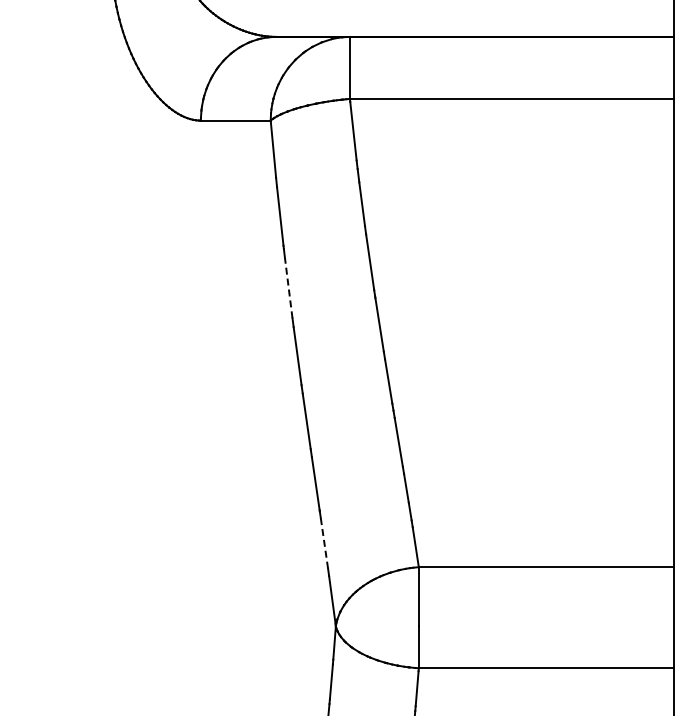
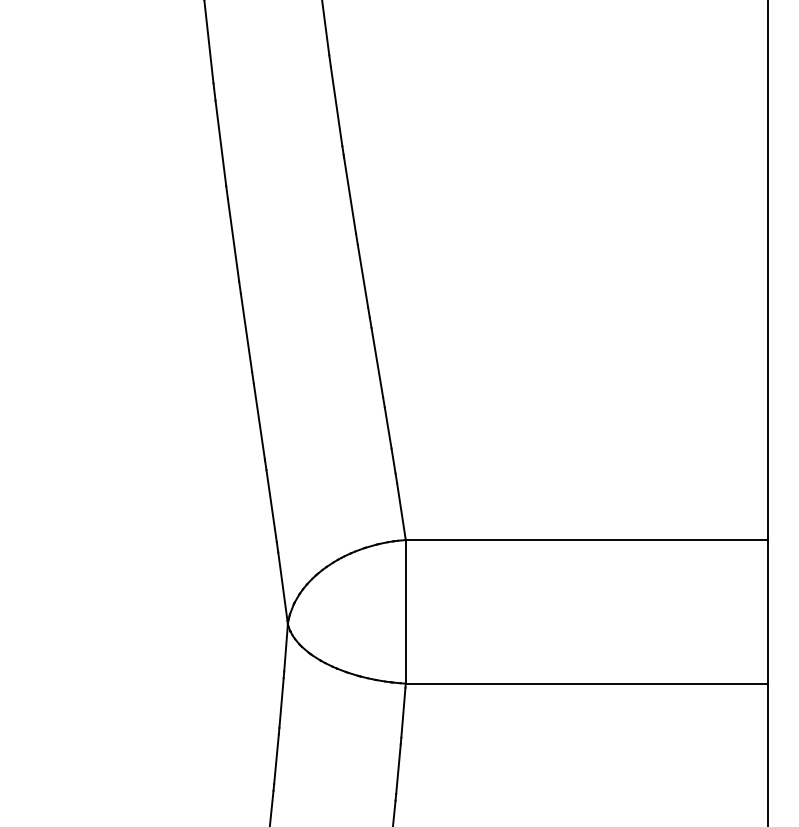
line: (288, 287) -> (220, 142), dashed -> solid
line: (324, 543) -> (271, 506), dashed -> solid

